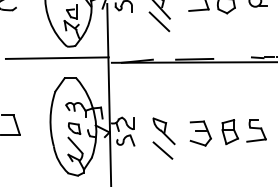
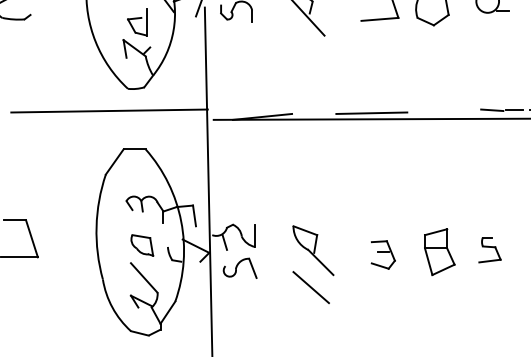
line: (159, 21) -> (304, 40), removed
part: (256, 130) -> (489, 249), size x0.6
part: (200, 133) -> (382, 254), size x0.6

